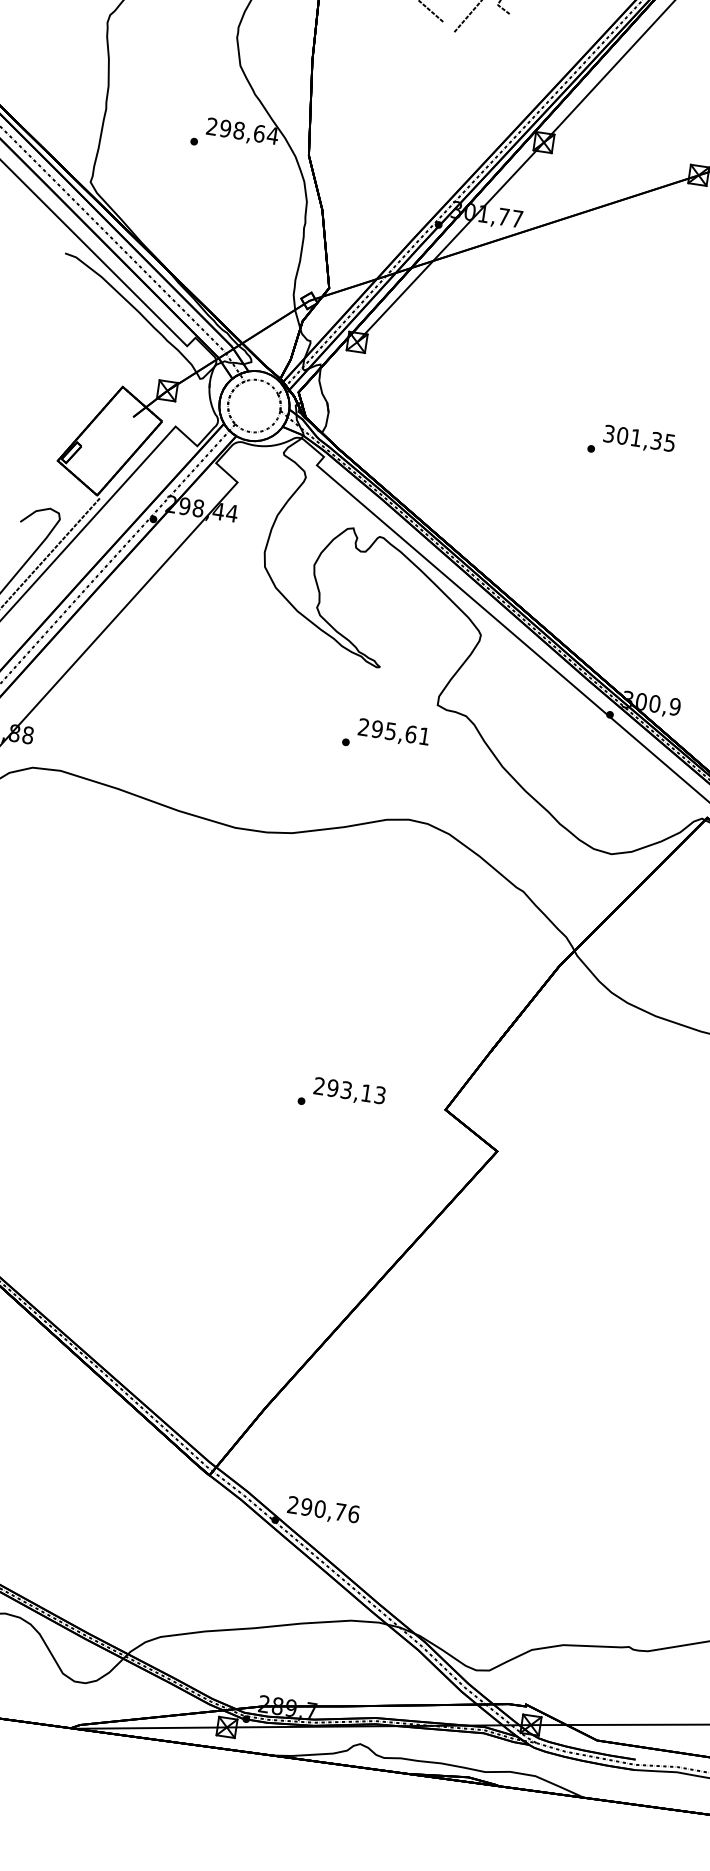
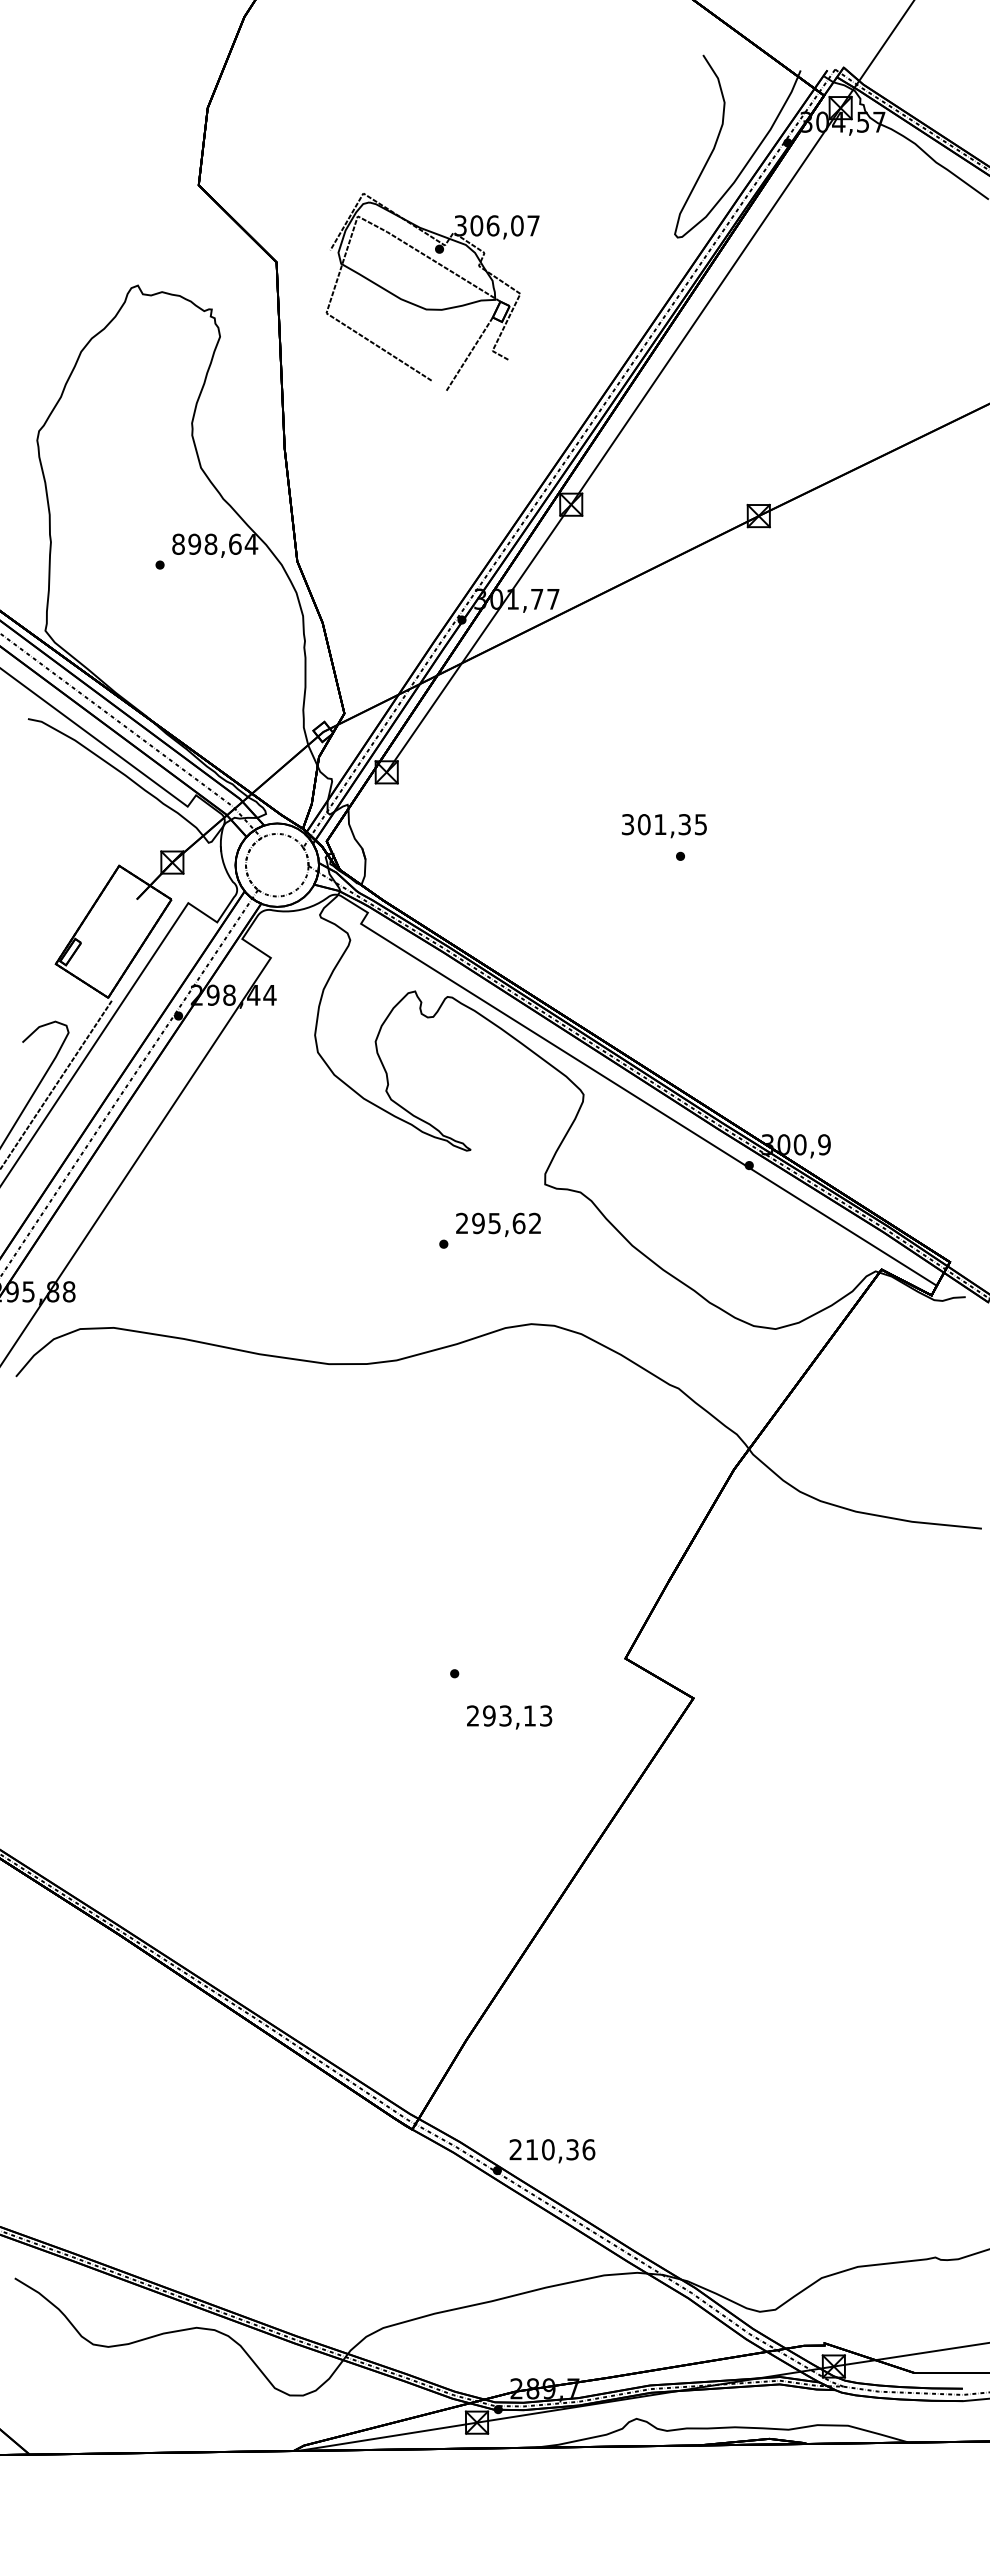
text: (212, 125) -> (178, 543), 298,64 -> 898,64
text: (639, 440) -> (664, 826), moved
text: (424, 735) -> (534, 1222), 295,61 -> 295,62
text: (349, 1092) -> (509, 1717), moved
text: (322, 1509) -> (551, 2149), 290,76 -> 210,36

